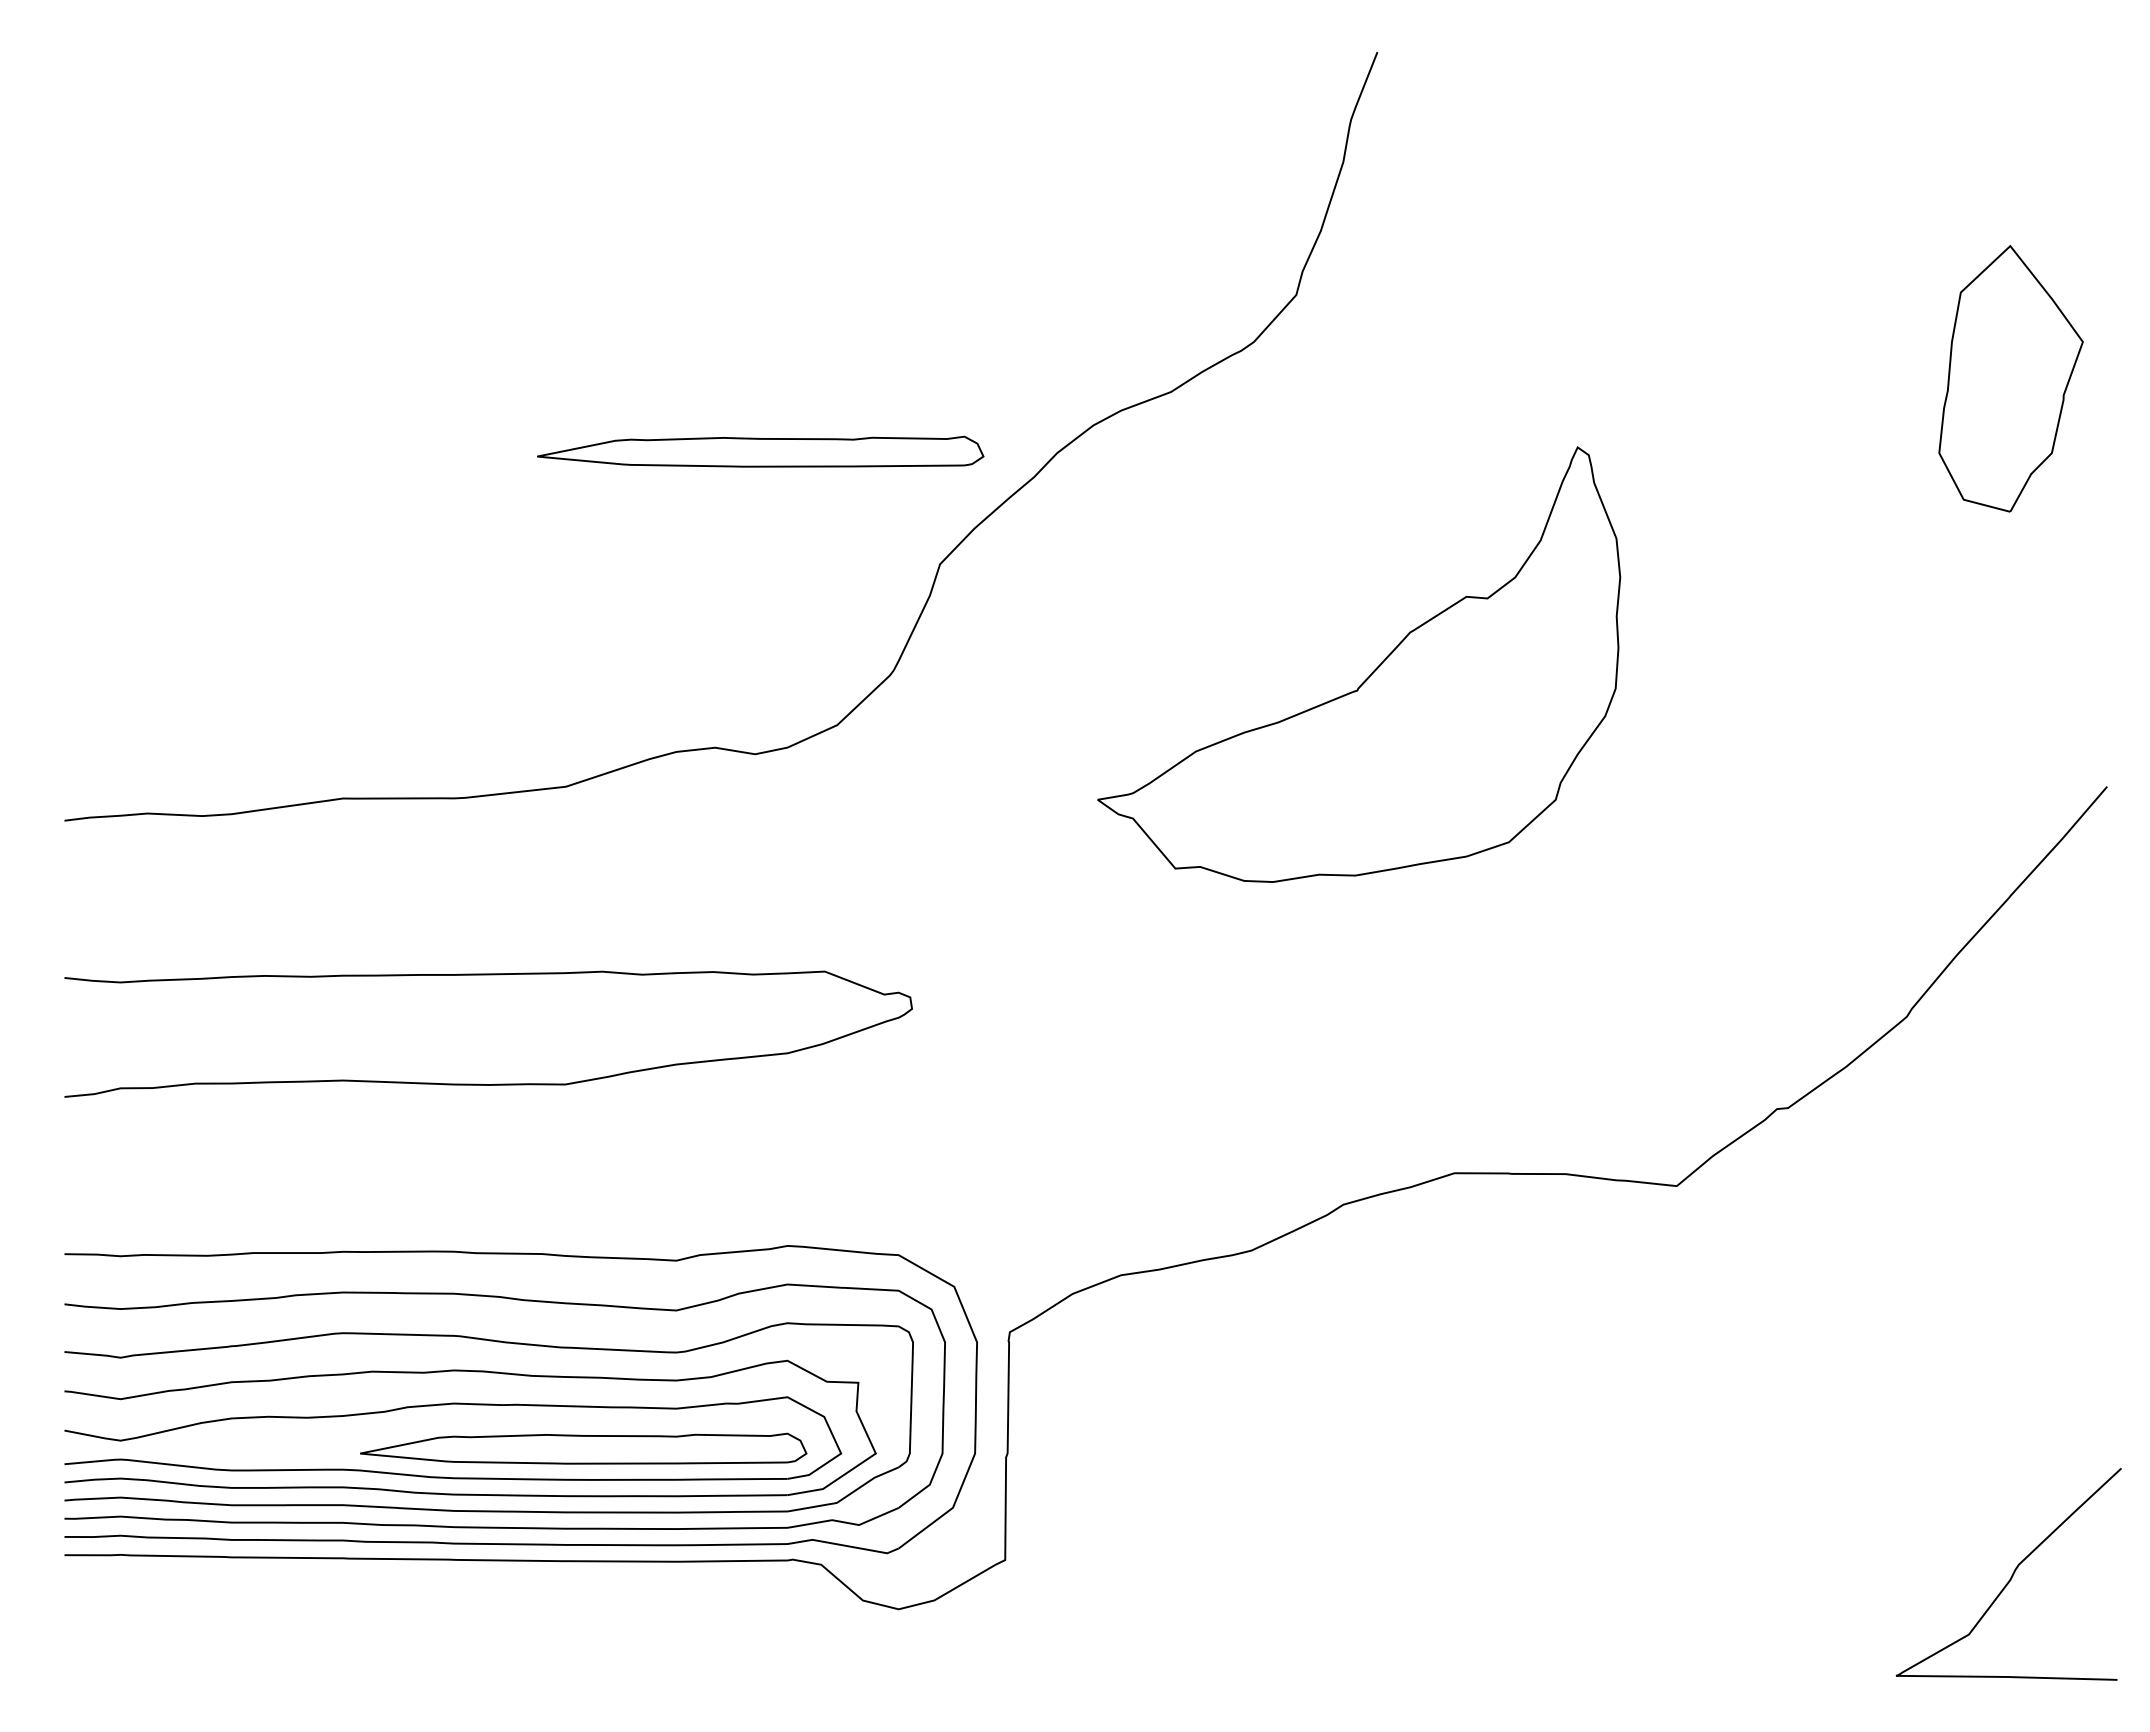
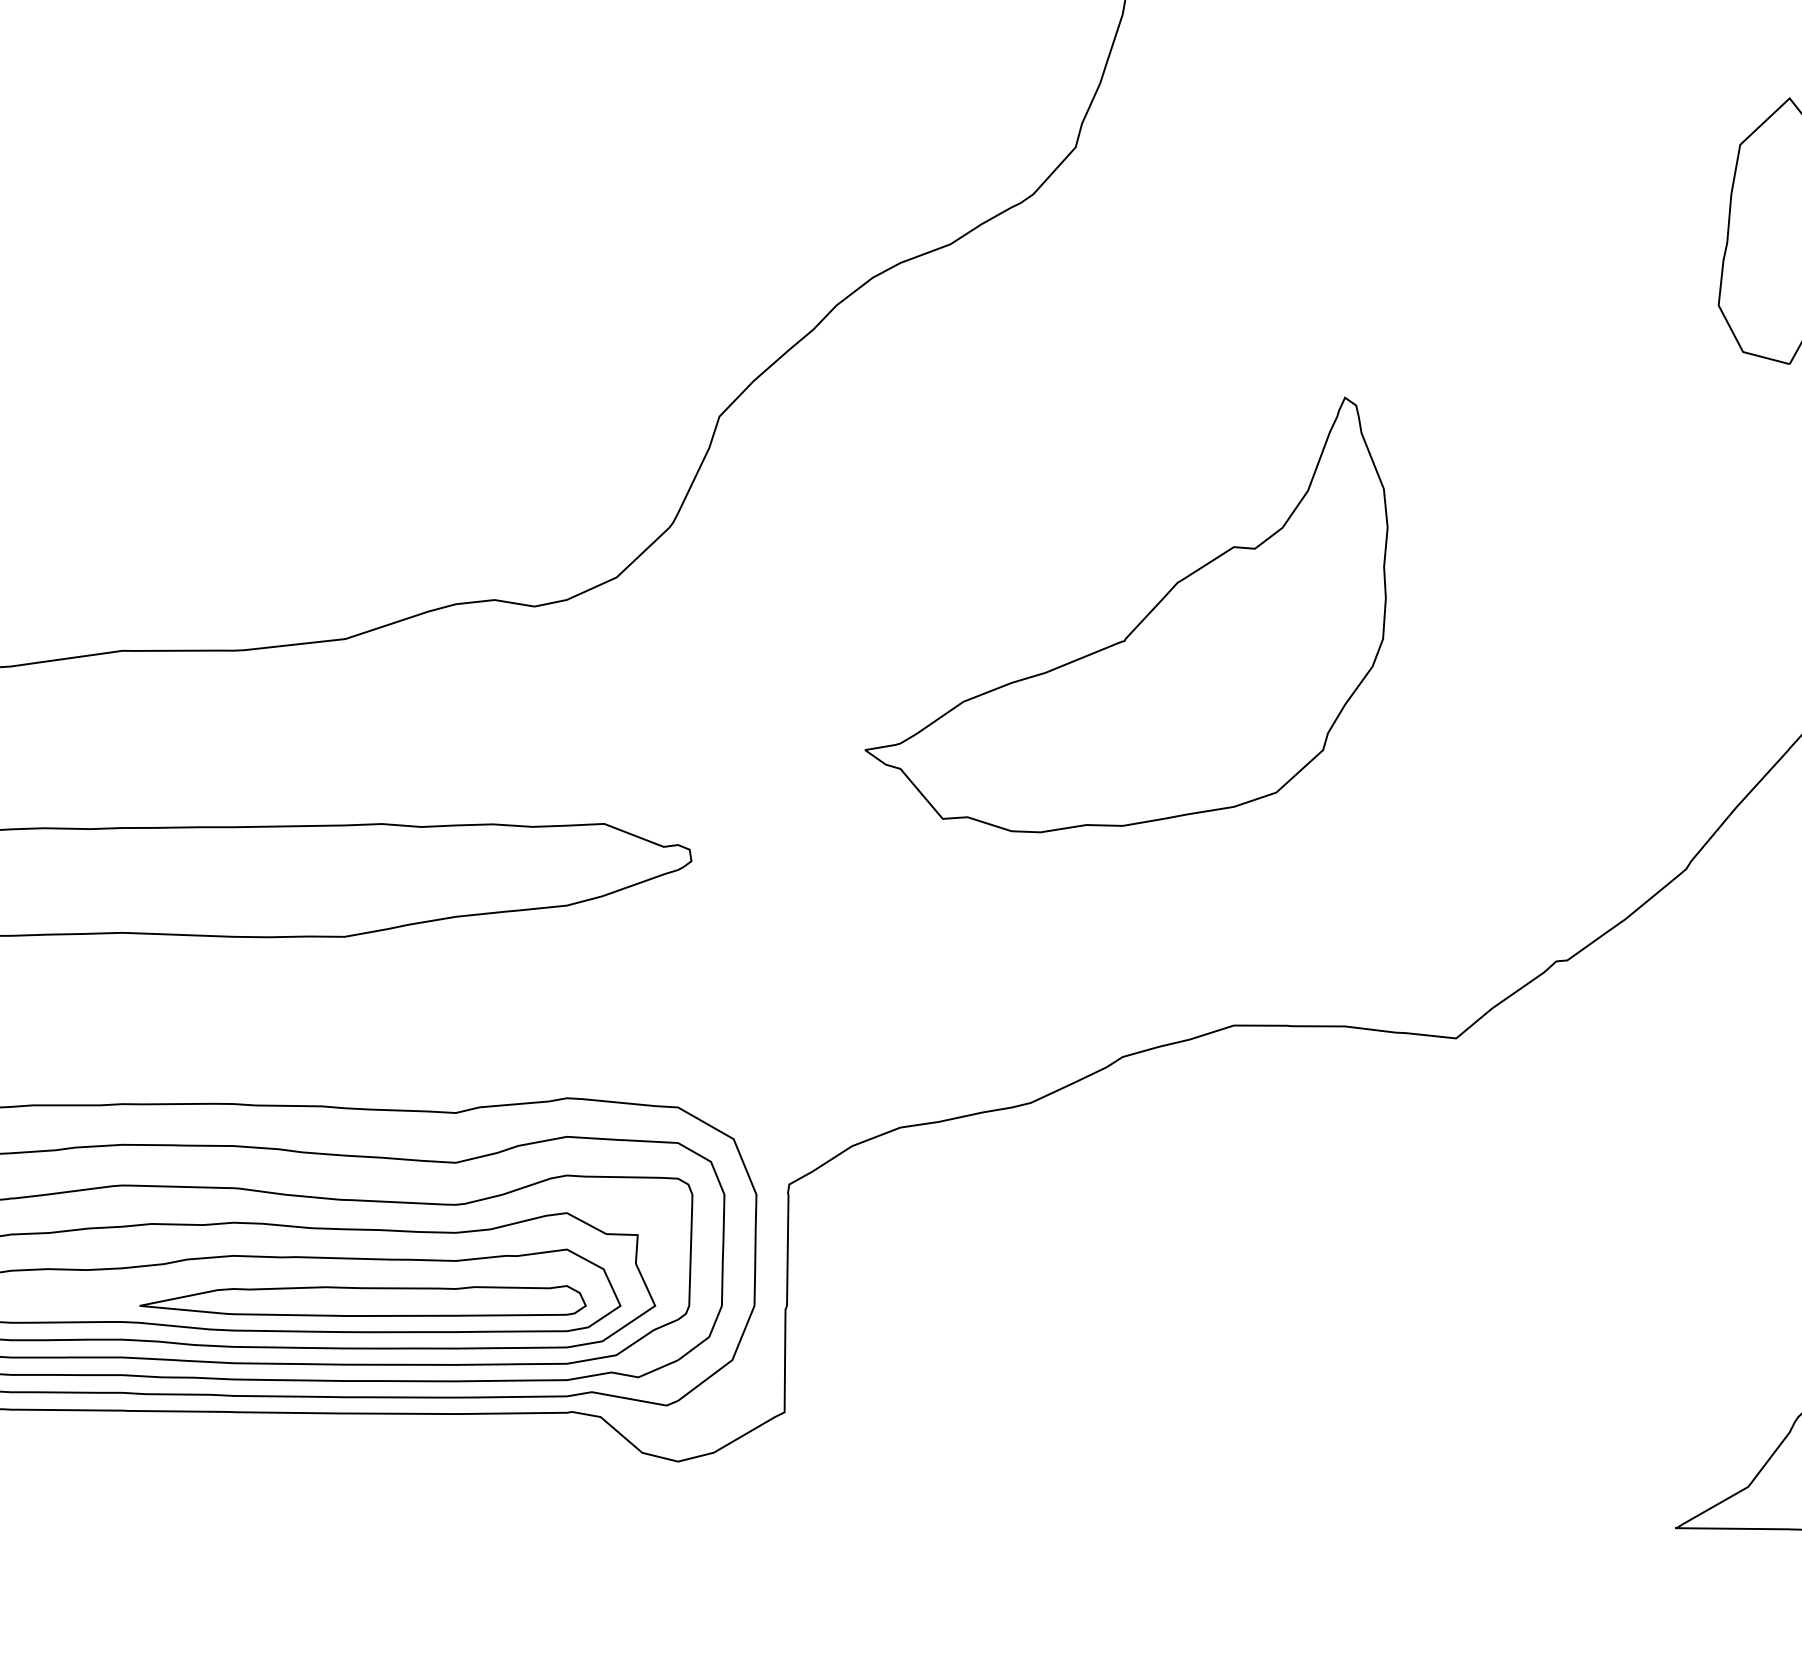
part: (760, 451) -> (539, 303), removed
part: (1371, 672) -> (1138, 622), moved

